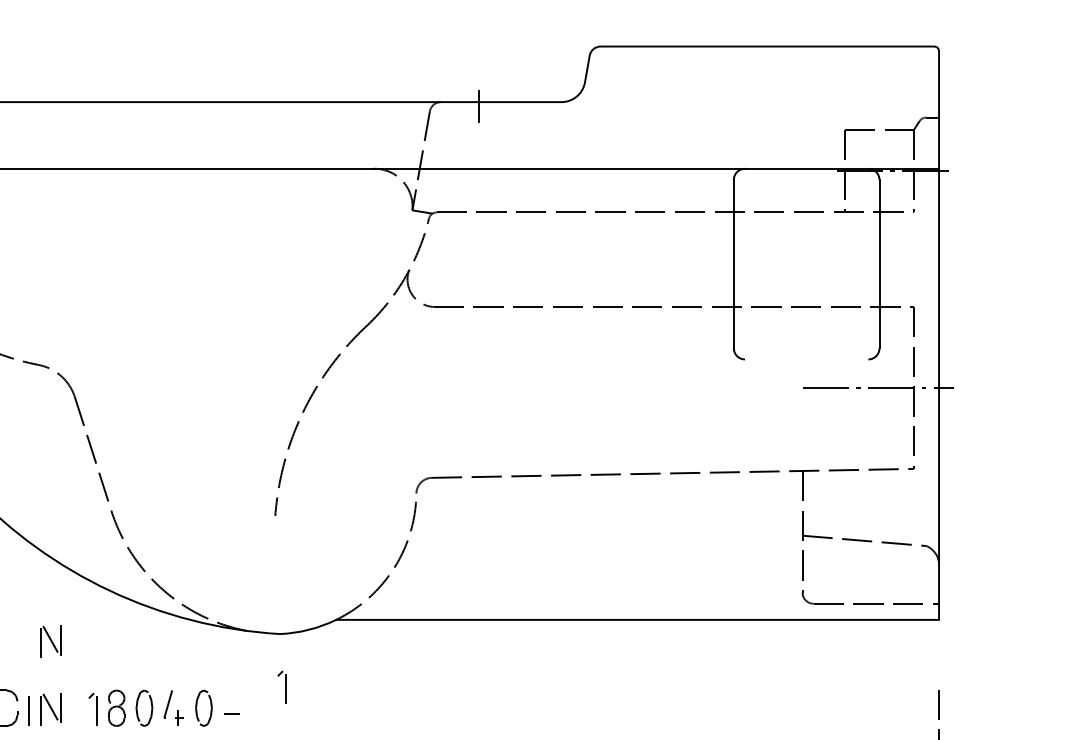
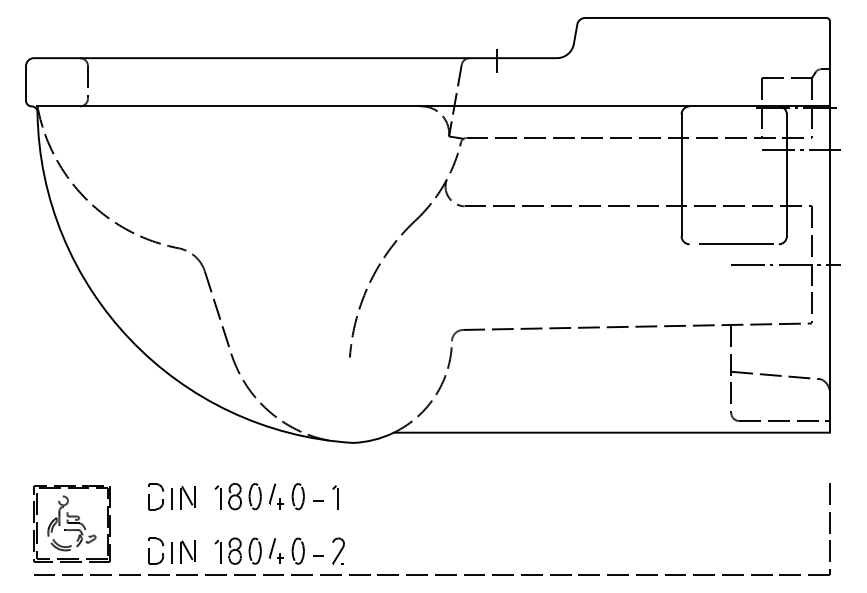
line: (898, 229) -> (800, 150), added
line: (809, 359) -> (736, 244), added
line: (50, 641) -> (187, 448), removed
line: (284, 687) -> (337, 497), moved

